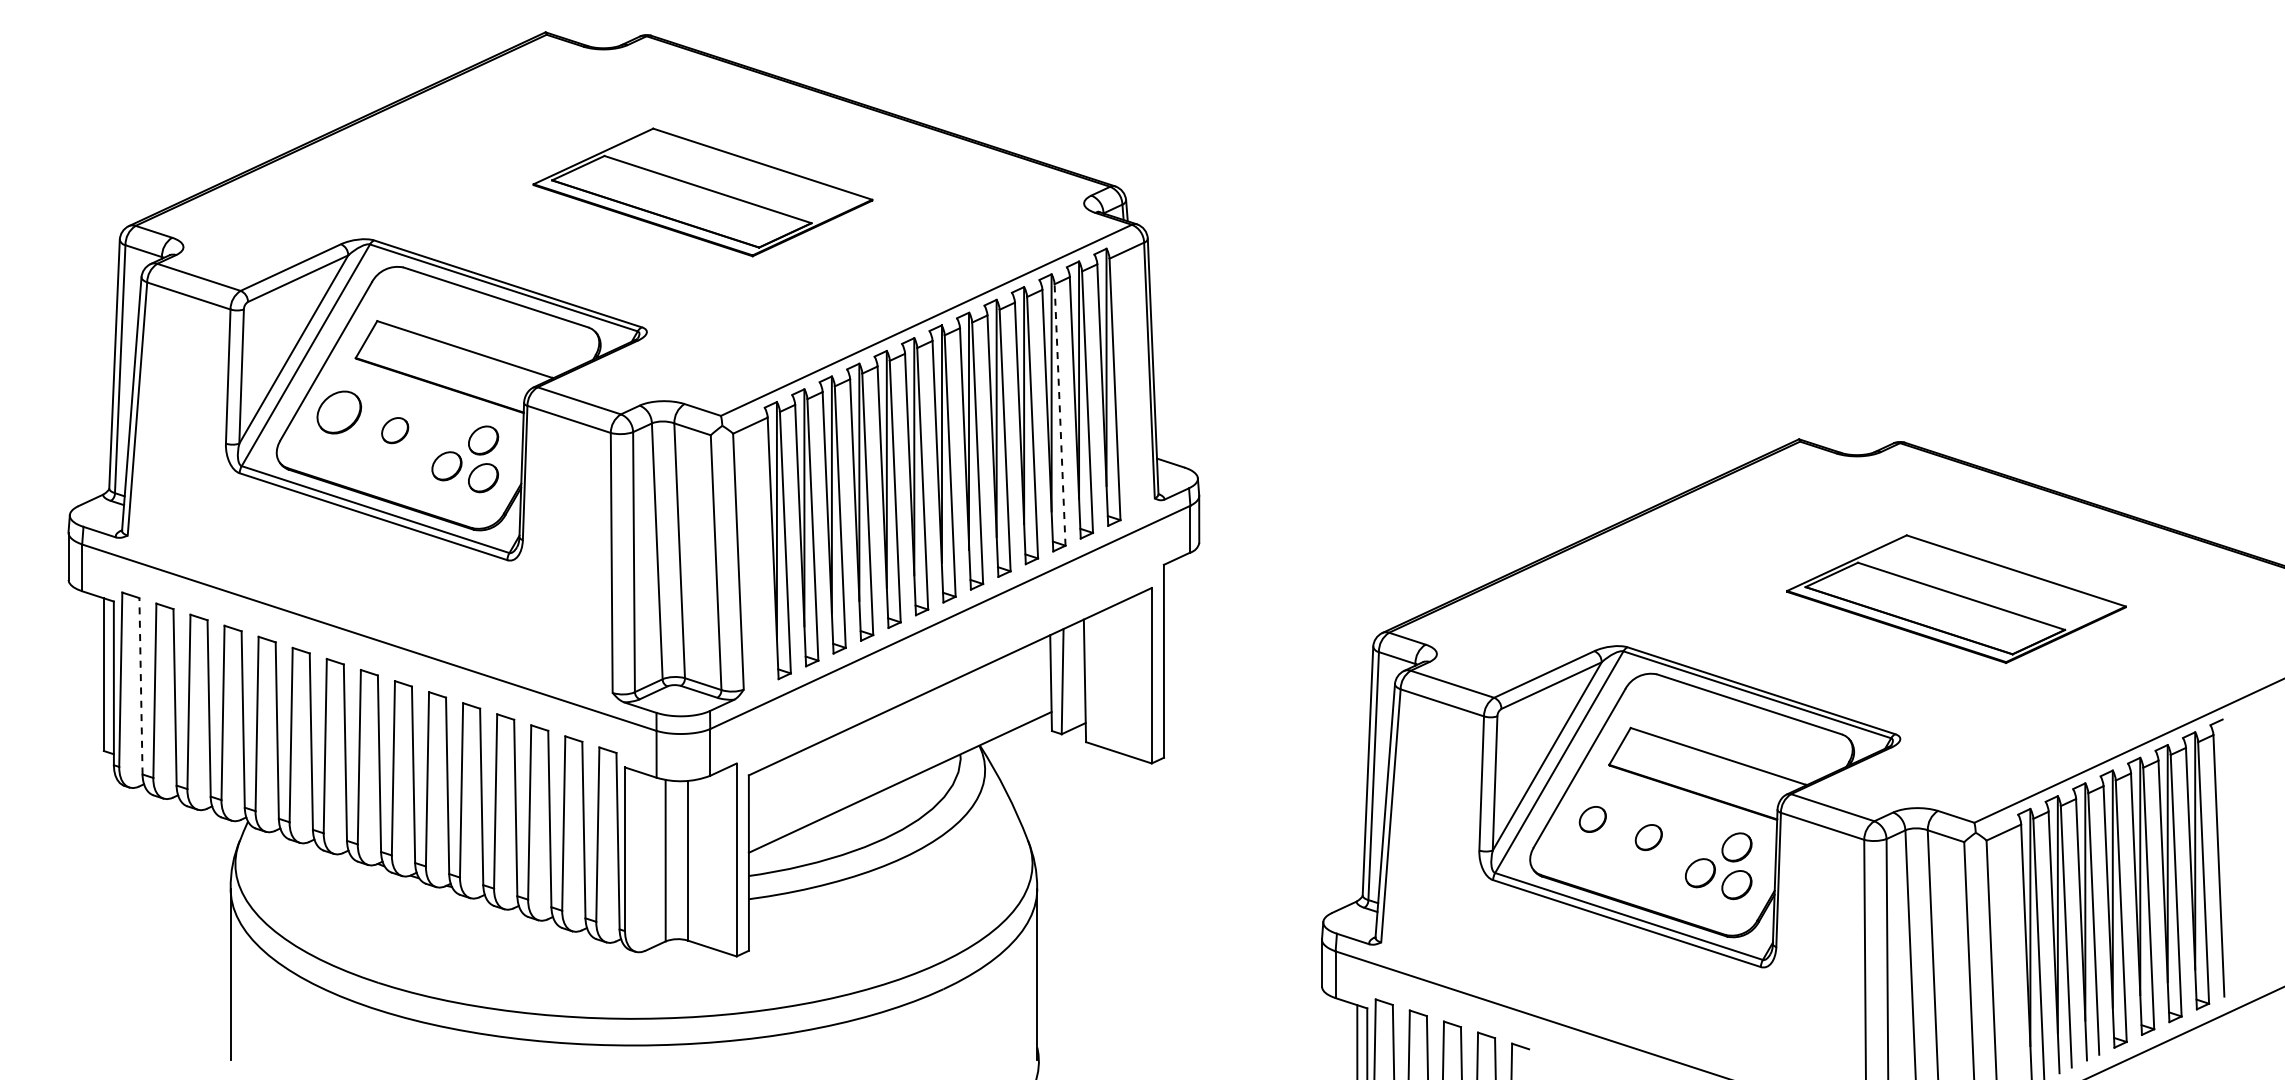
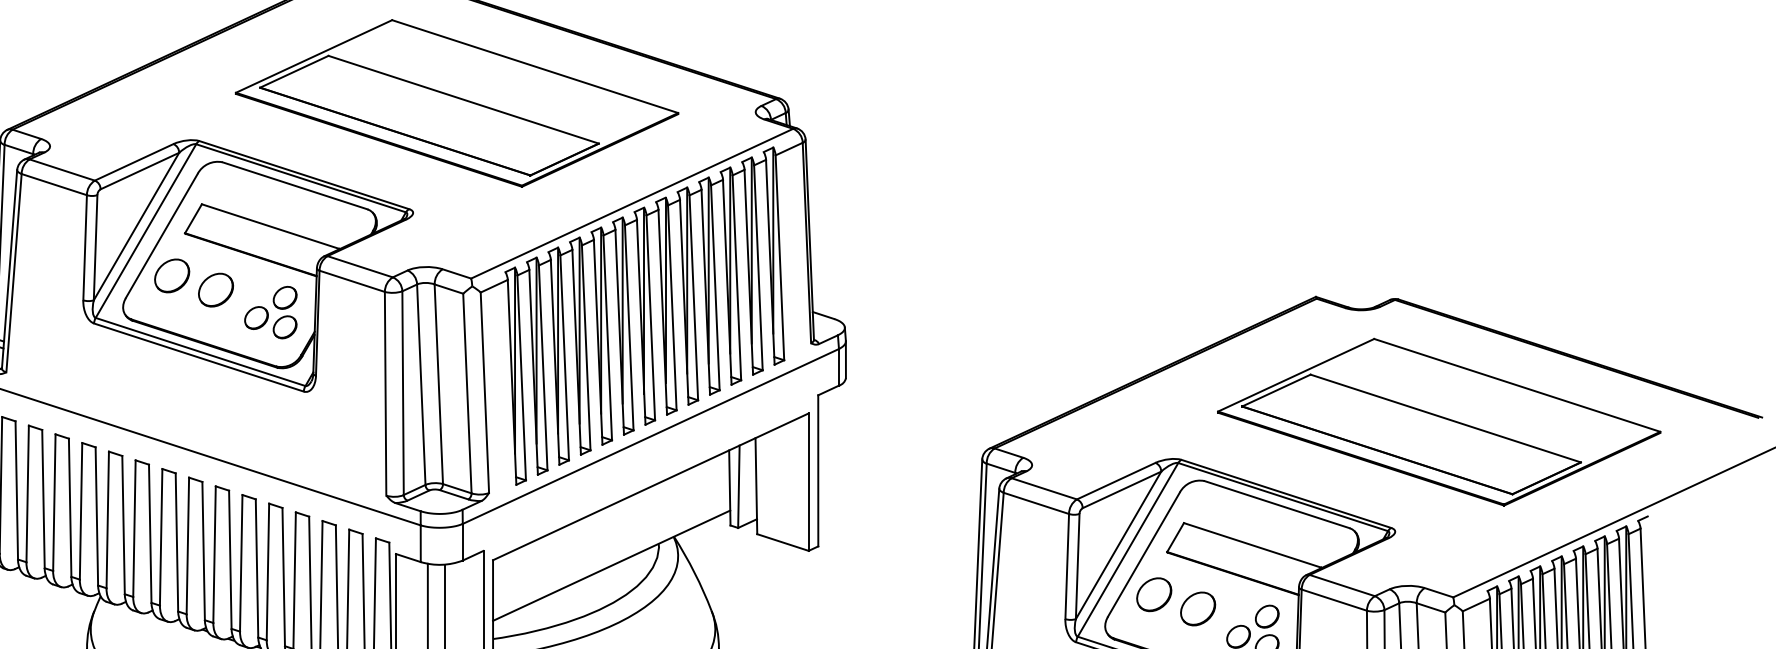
part: (702, 192) -> (456, 103), size x1.67
line: (1060, 414) -> (737, 277), dashed -> solid
part: (394, 430) -> (215, 290), size x1.67
part: (1956, 598) -> (1439, 421), size x1.67
line: (140, 685) -> (16, 489), dashed -> solid
part: (1592, 819) -> (1154, 594), size x1.67
part: (1648, 837) -> (1197, 608), size x1.67

